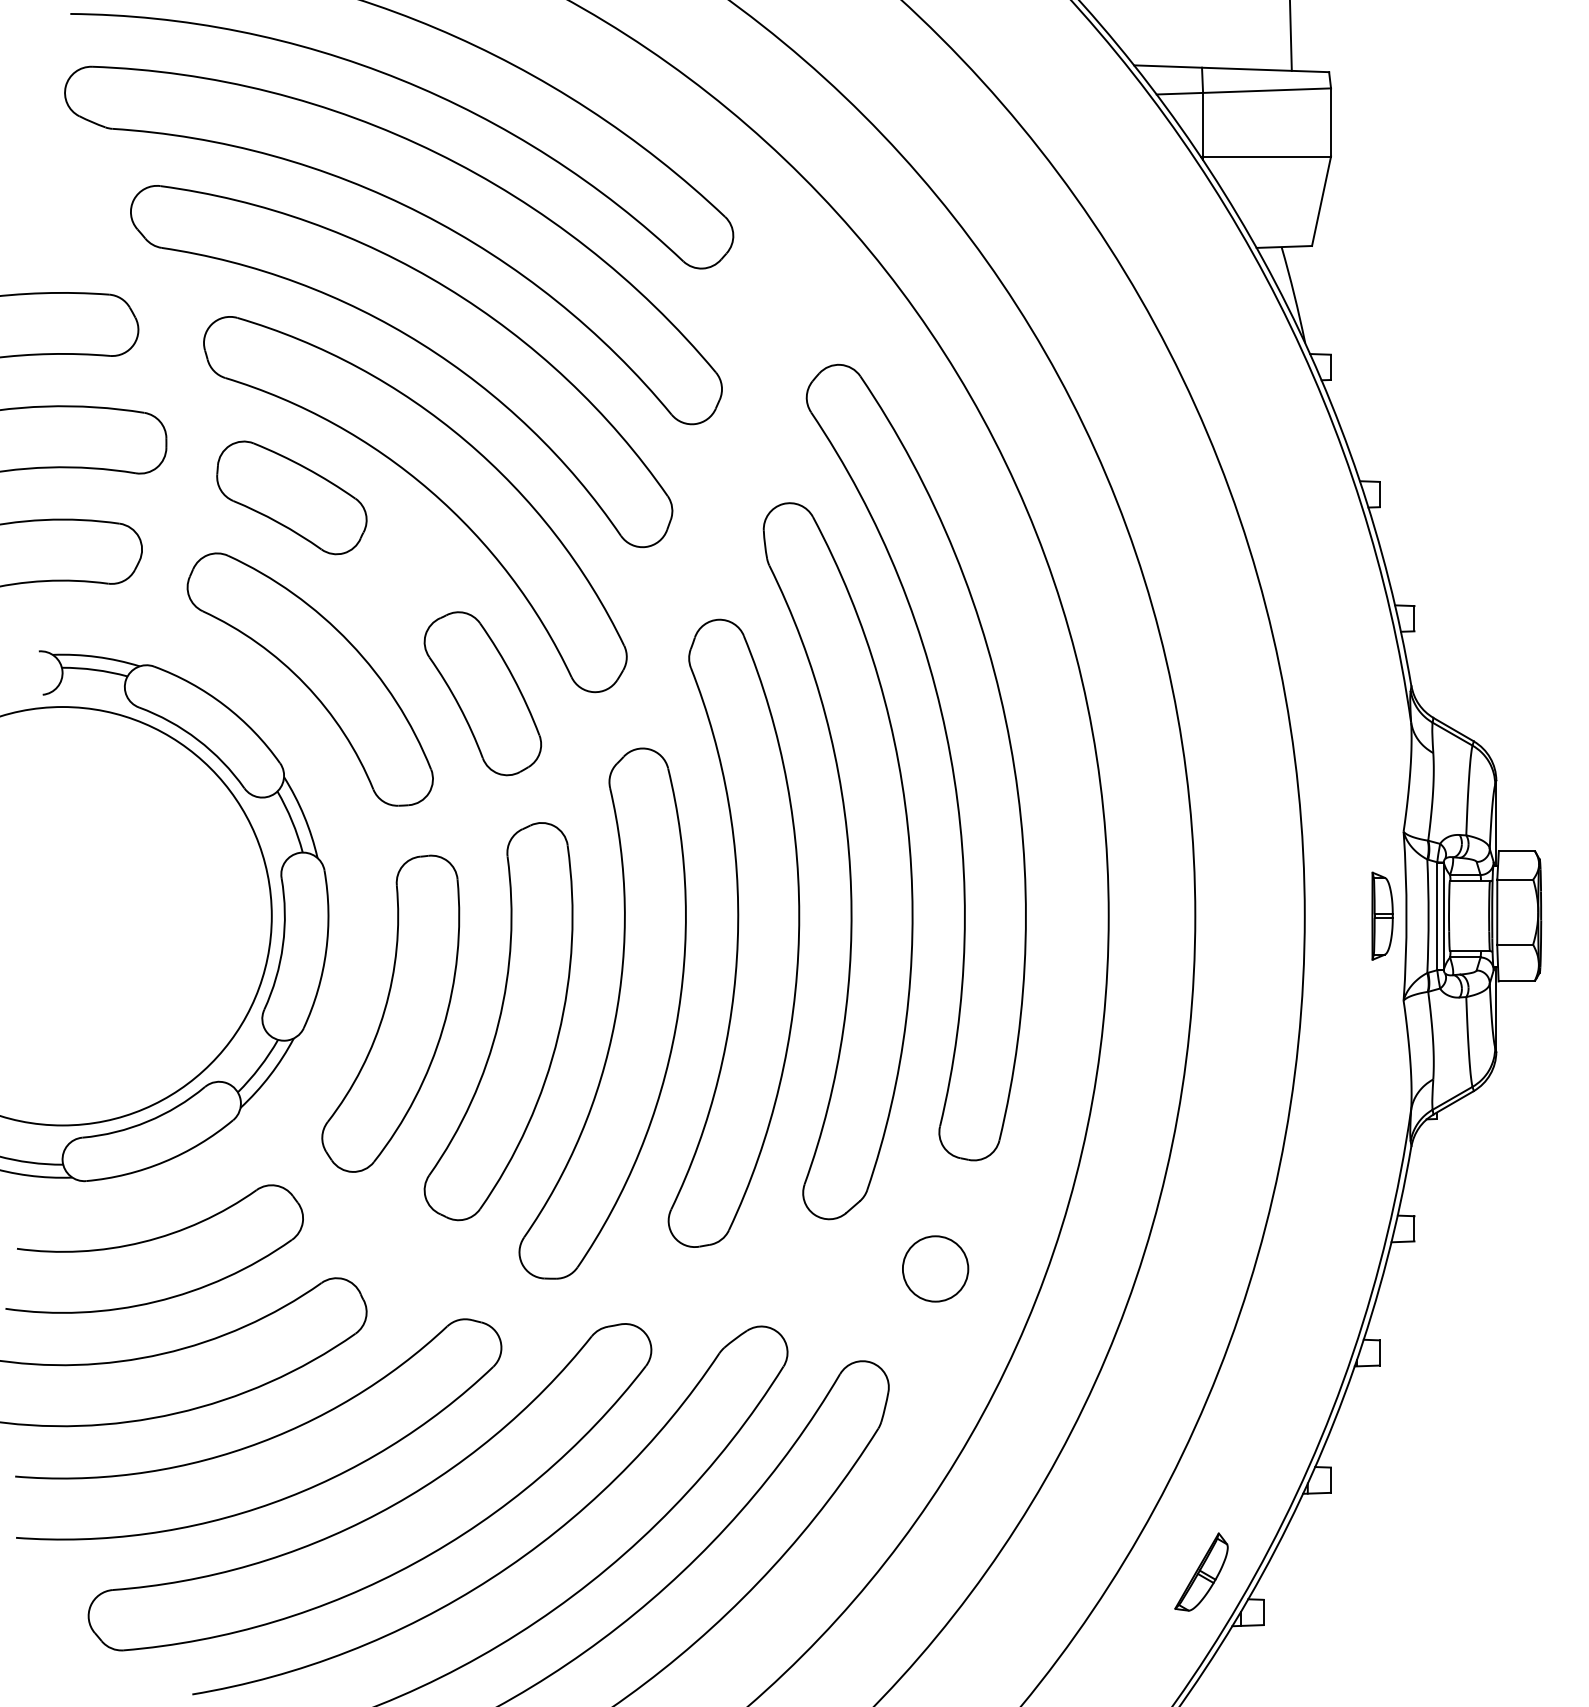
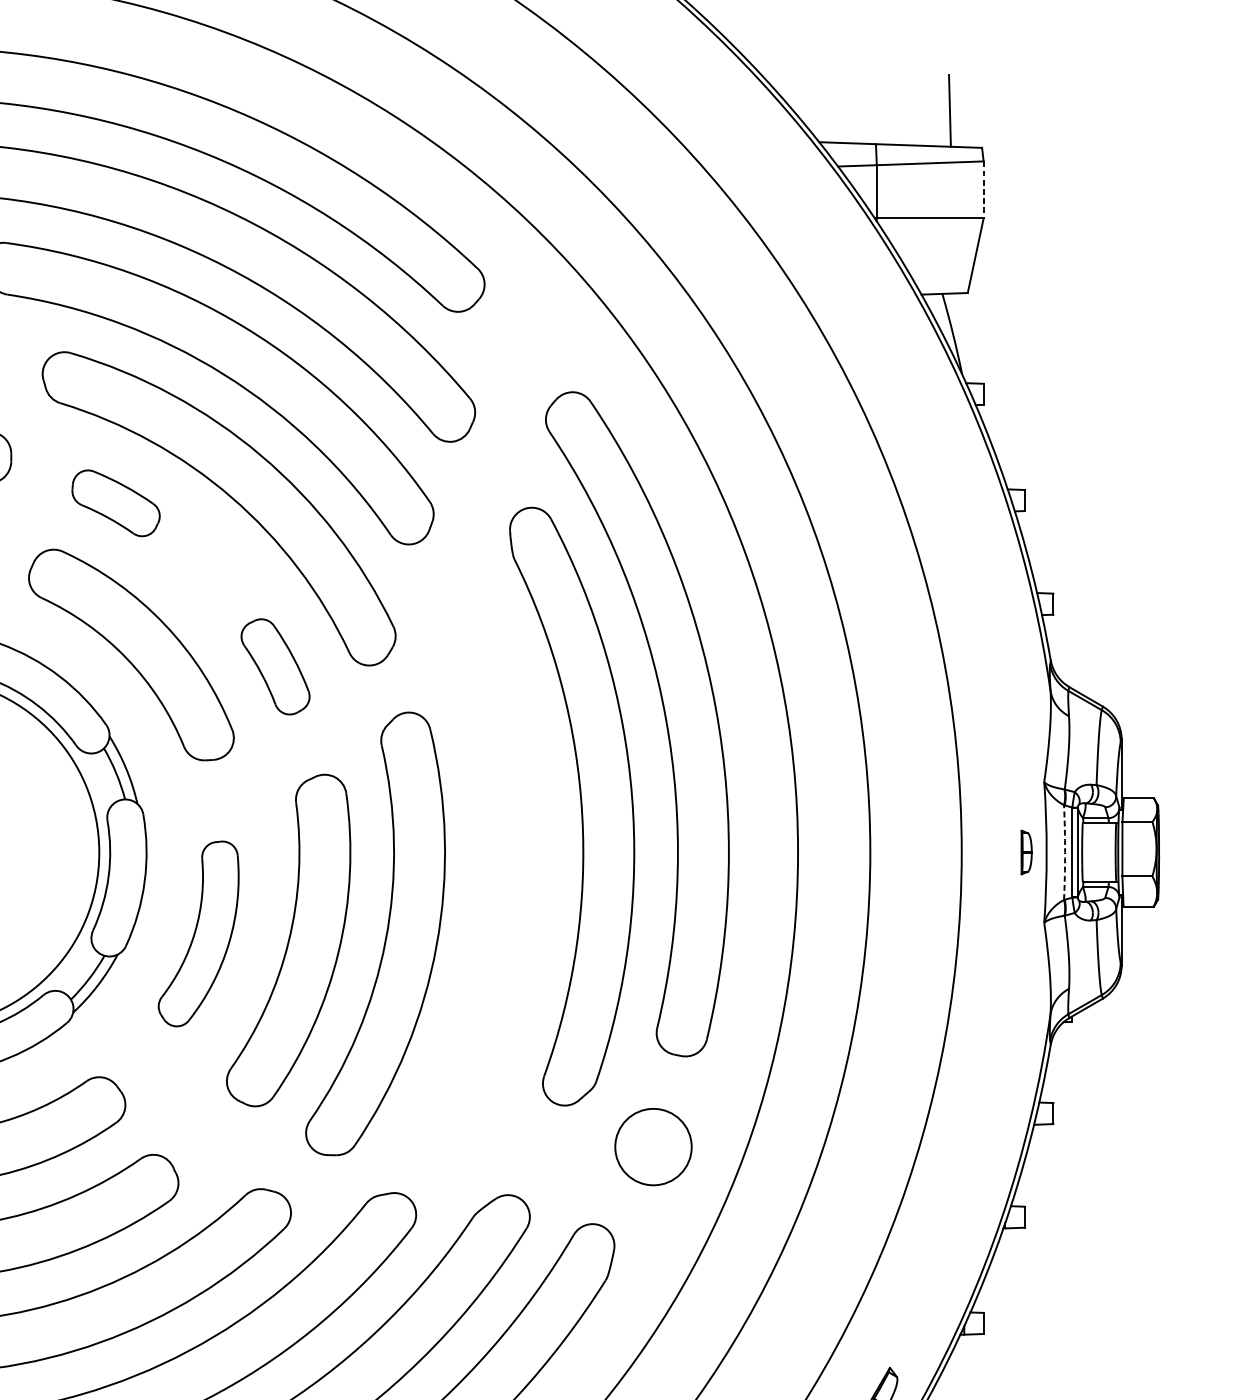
line: (1331, 122) -> (984, 189), solid -> dashed
part: (291, 497) -> (115, 502), size x0.7
part: (482, 693) -> (275, 666), size x0.7
part: (1382, 915) -> (1026, 851), size x0.6
arc: (1428, 916) -> (1065, 852), solid -> dashed
part: (733, 932) -> (484, 866), removed
part: (390, 1013) -> (198, 933), size x0.7
circle: (935, 1268) -> (653, 1146), size x1.4

